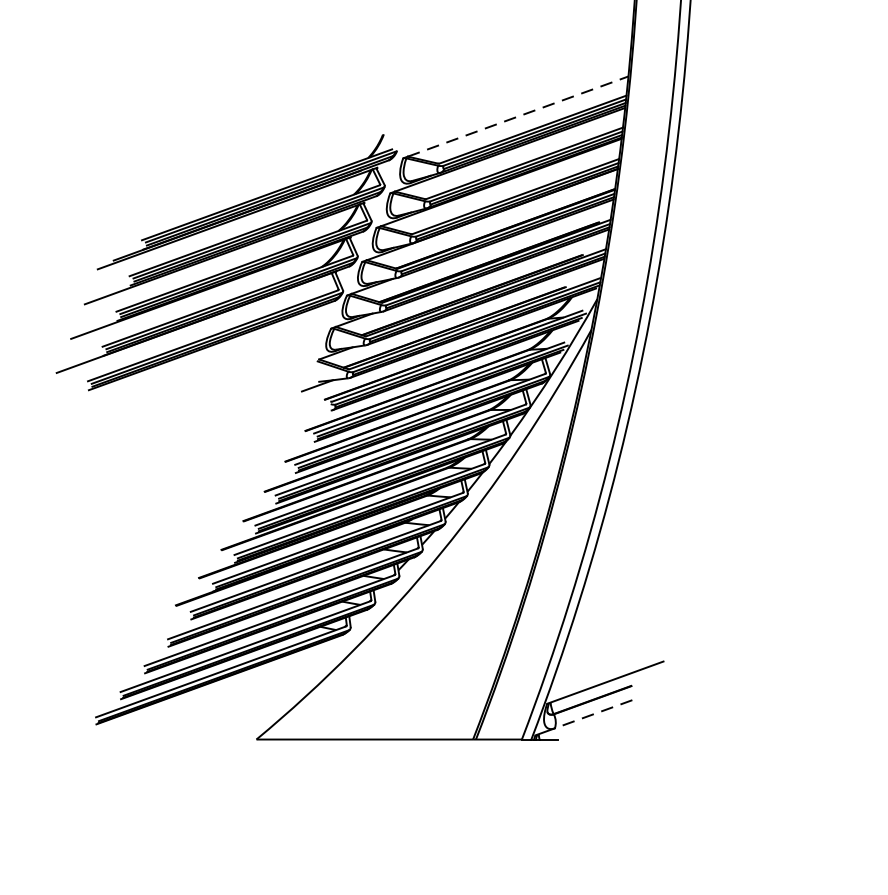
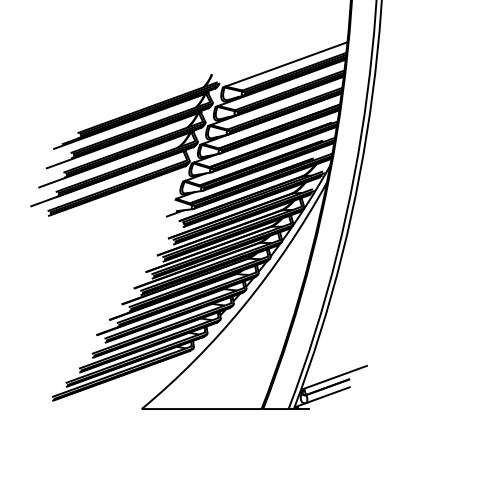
line: (518, 116) -> (286, 64), dashed -> solid
line: (594, 715) -> (328, 395), dashed -> solid

